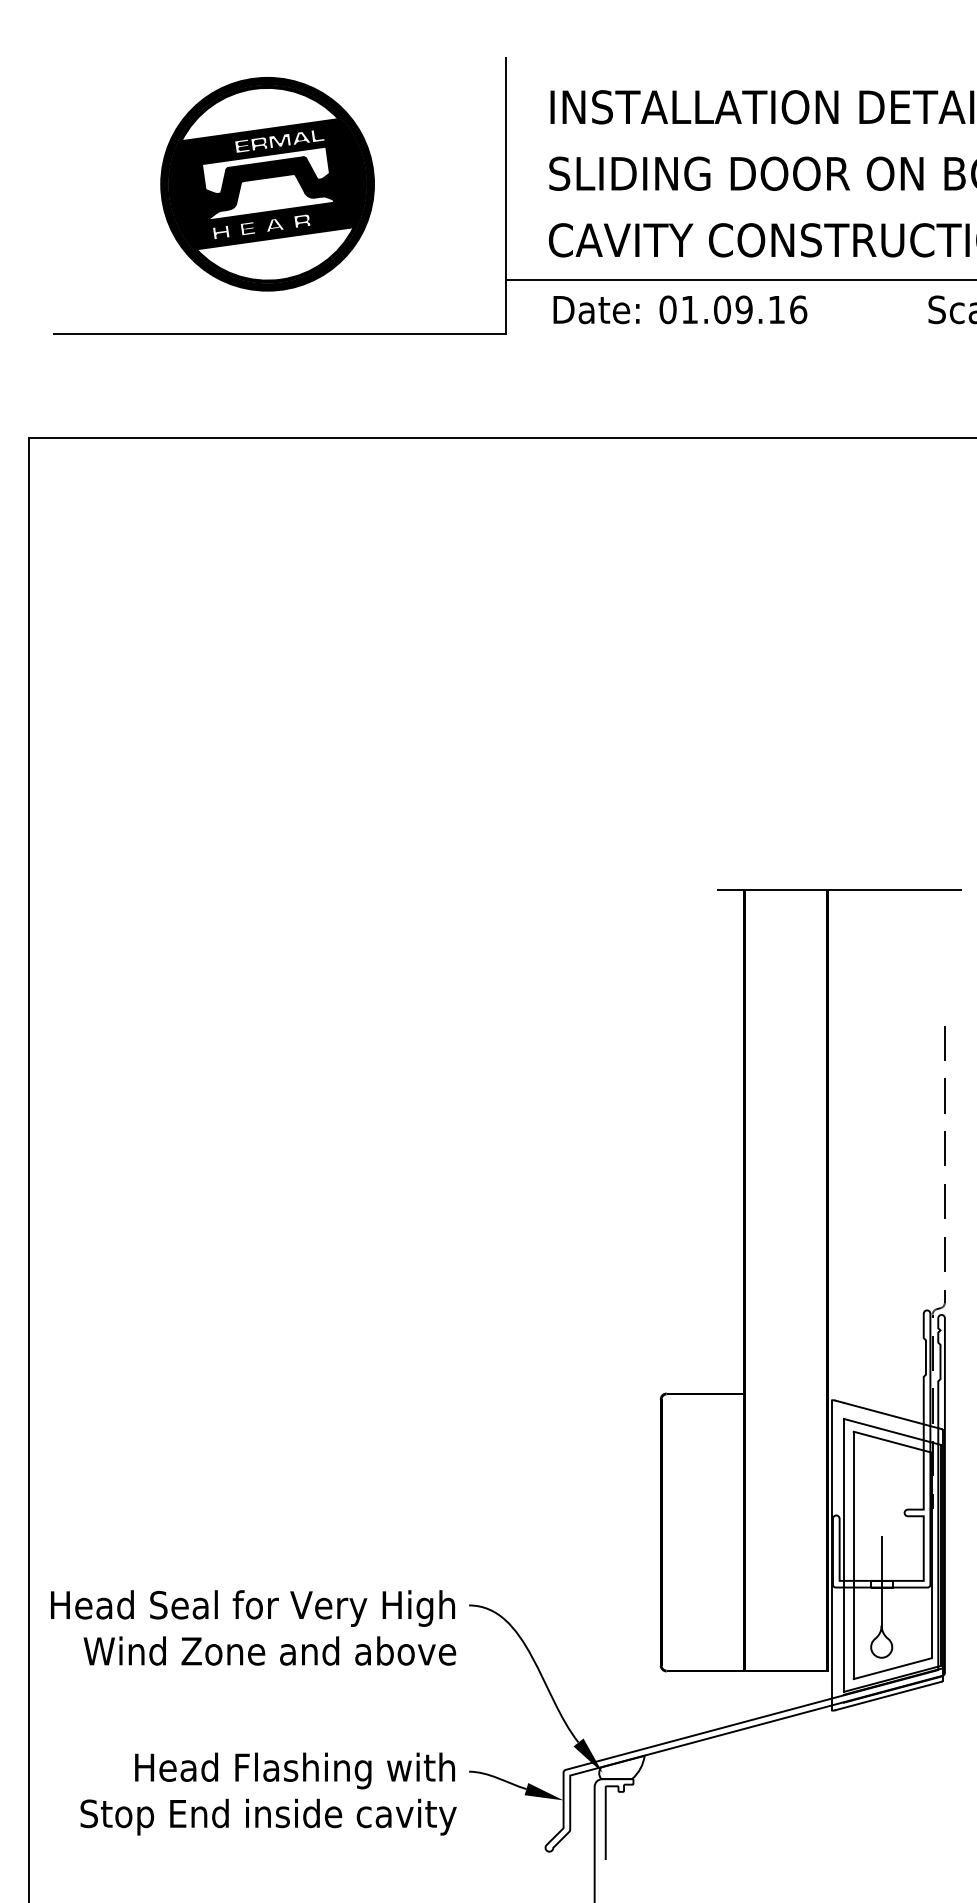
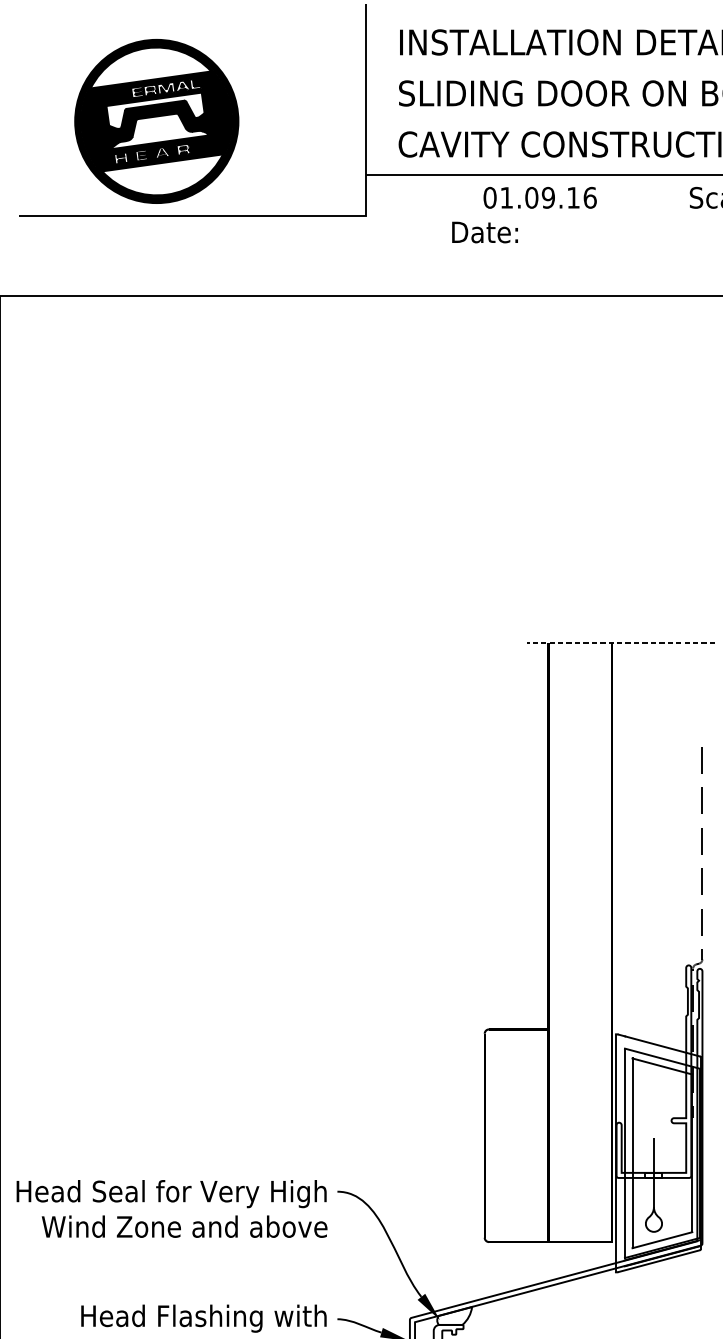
part: (267, 184) -> (156, 121), moved
text: (596, 310) -> (485, 232), moved
line: (838, 890) -> (620, 643), solid -> dashed

